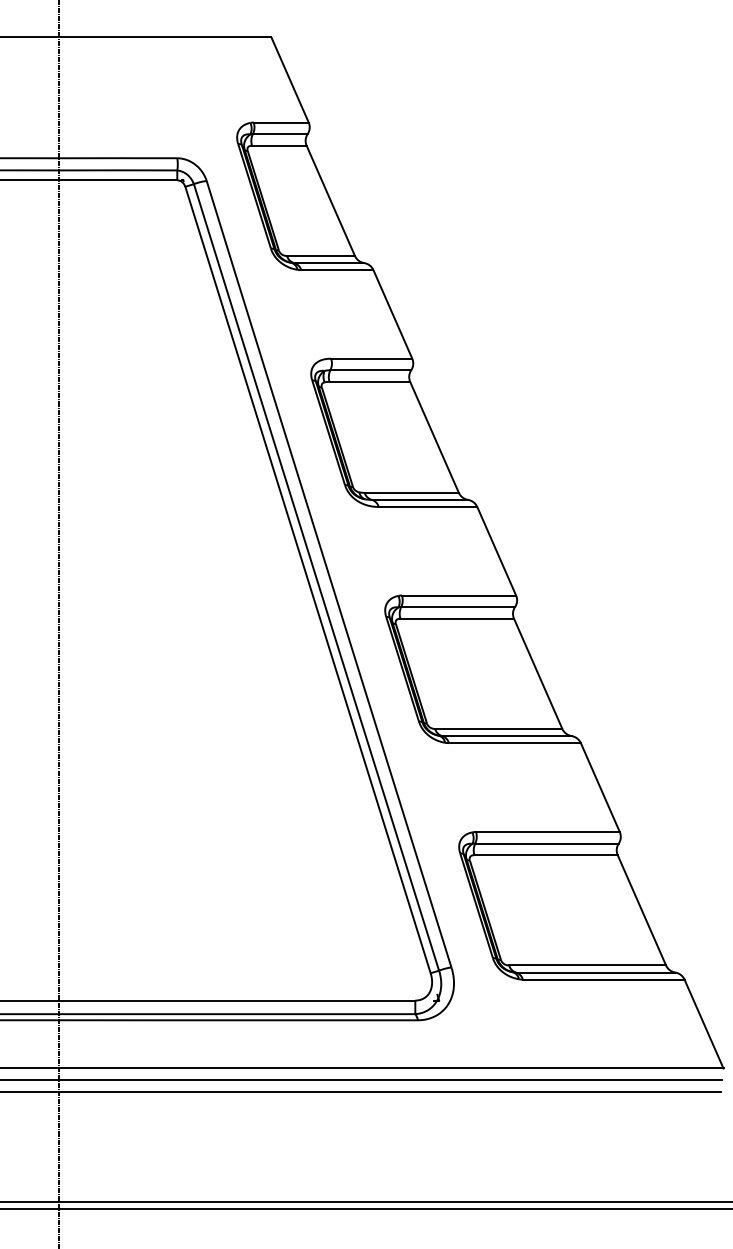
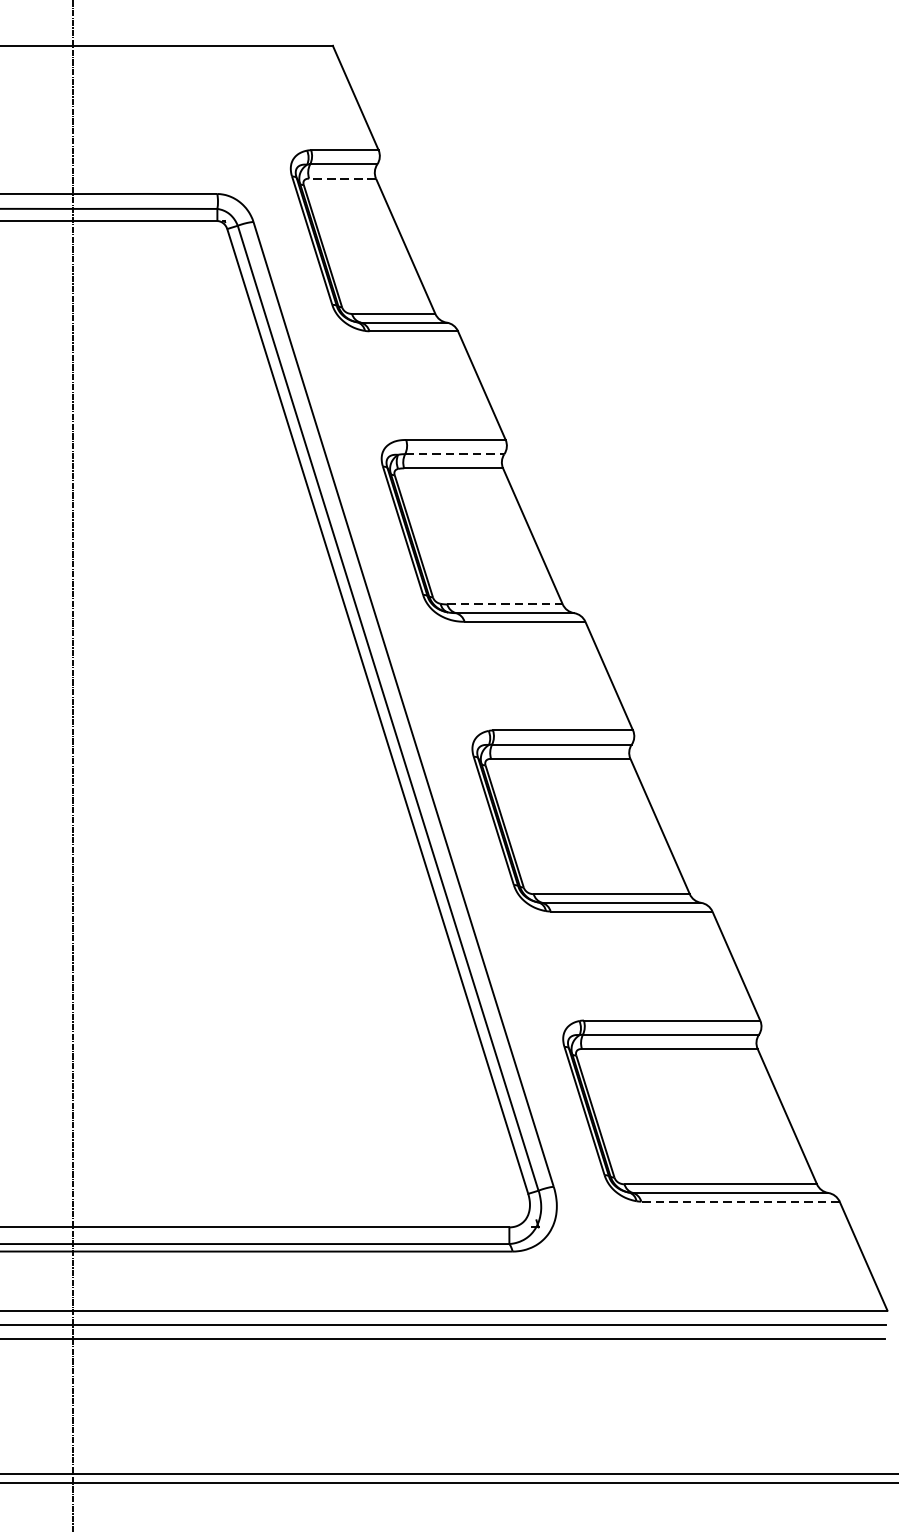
line: (278, 145) -> (341, 178), solid -> dashed
line: (371, 370) -> (455, 454), solid -> dashed
line: (412, 492) -> (505, 604), solid -> dashed
line: (603, 979) -> (740, 1201), solid -> dashed

